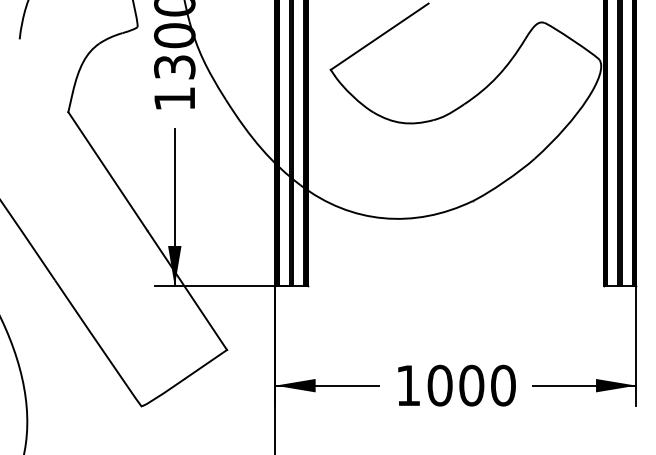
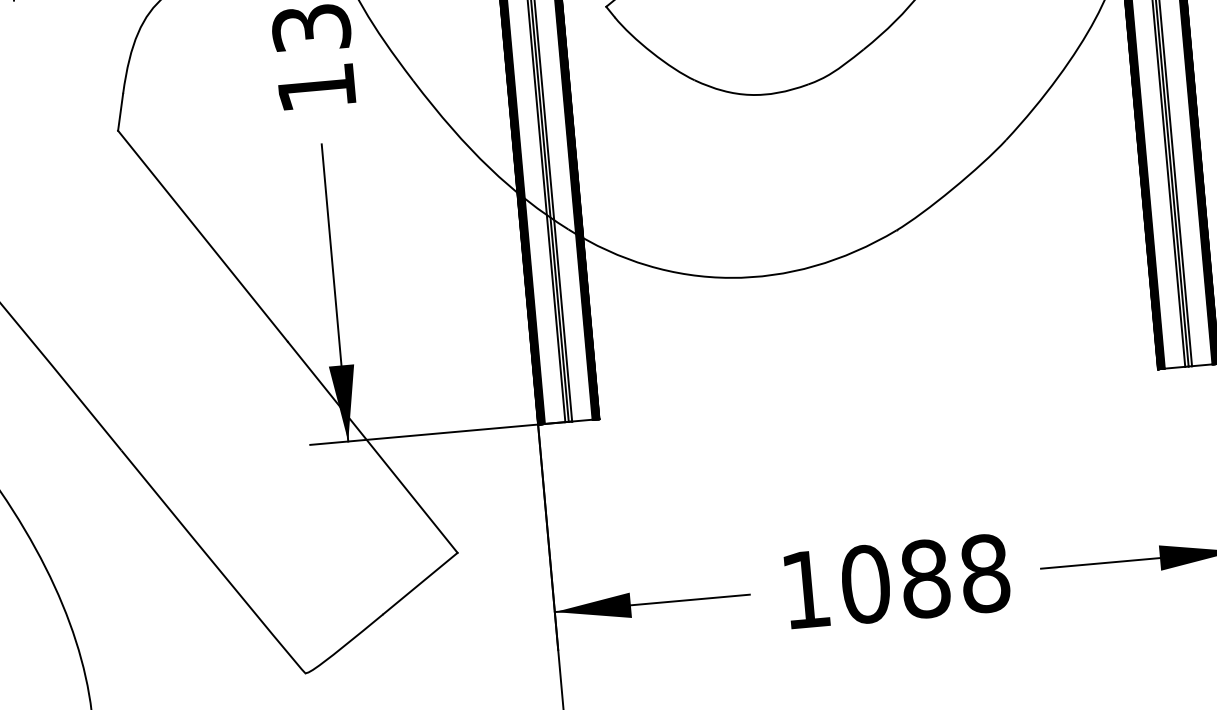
text: (487, 385) -> (955, 576), 1000 -> 1088

